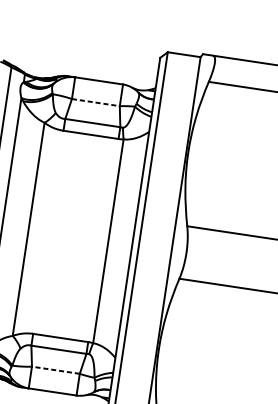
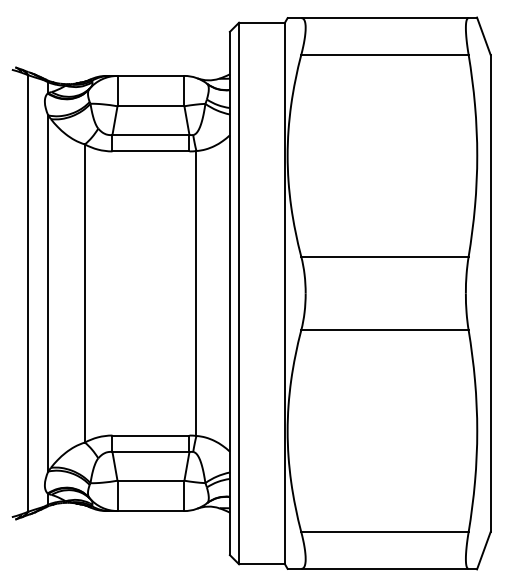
line: (96, 102) -> (151, 106), dashed -> solid
line: (55, 370) -> (150, 480), dashed -> solid

